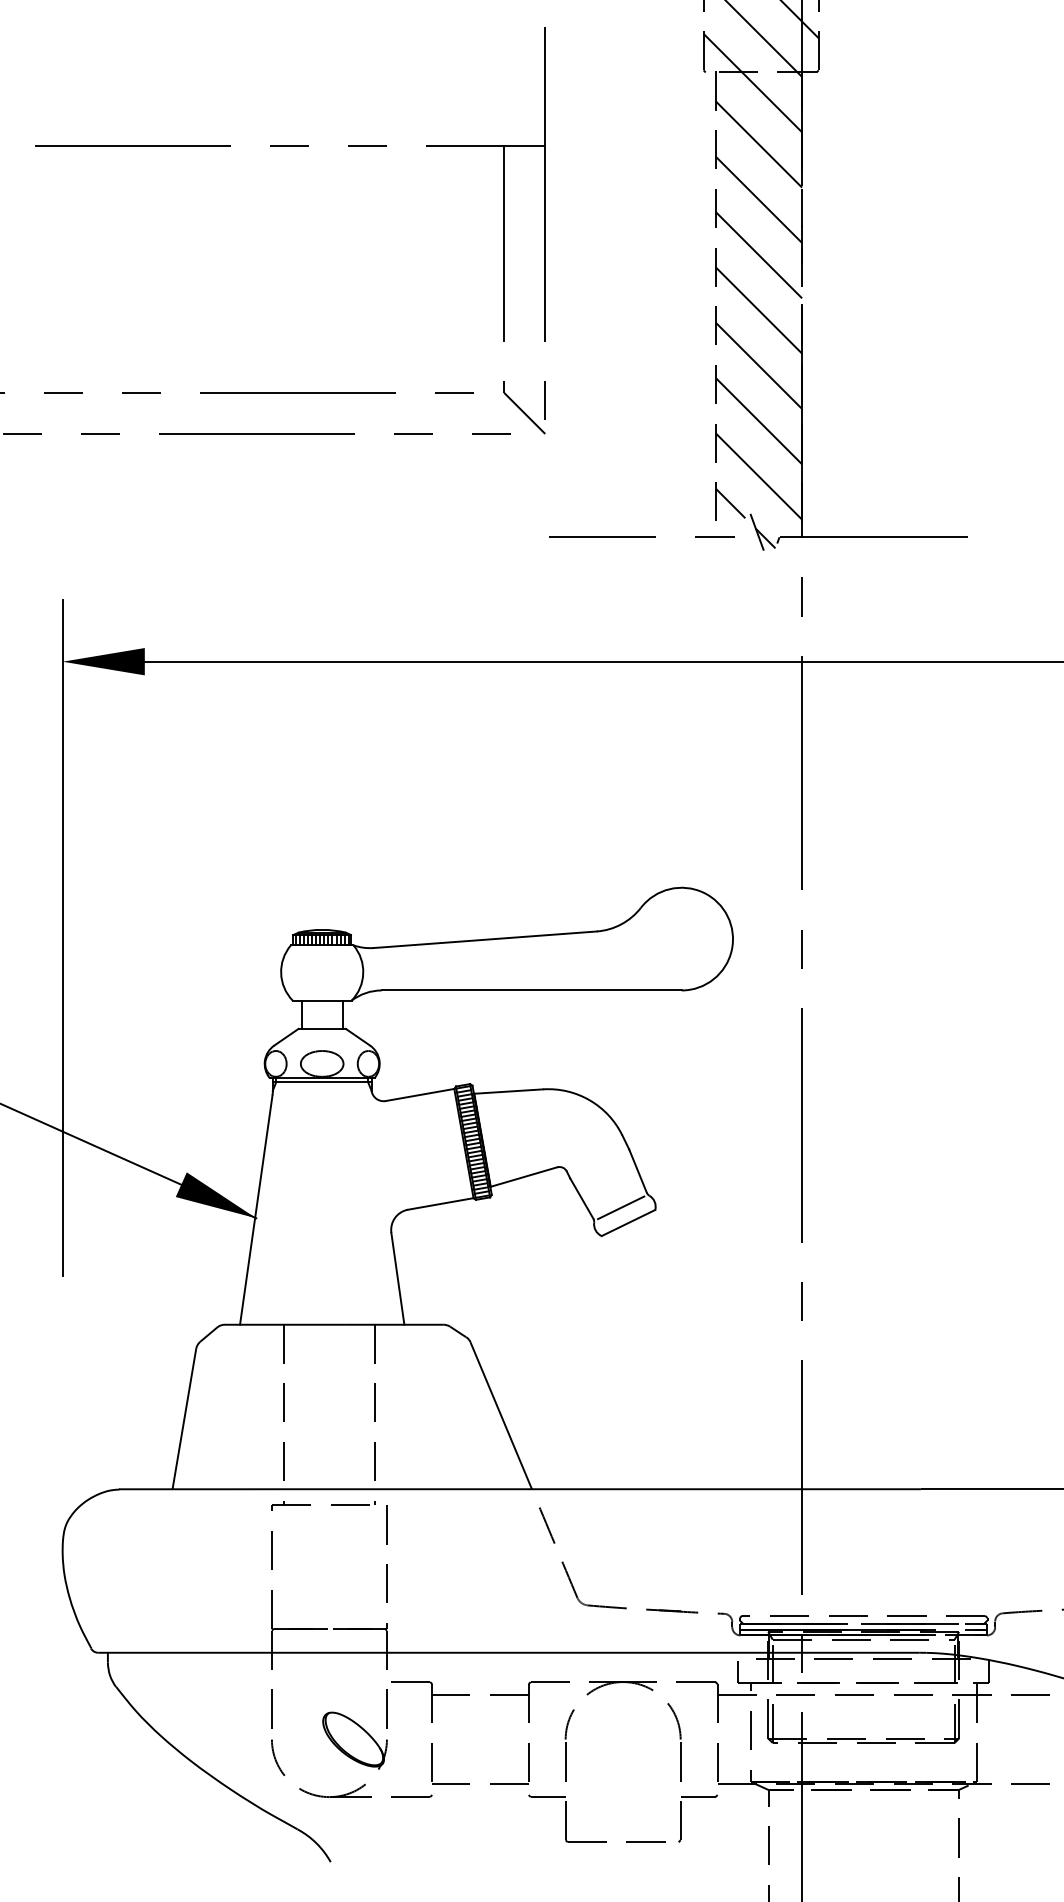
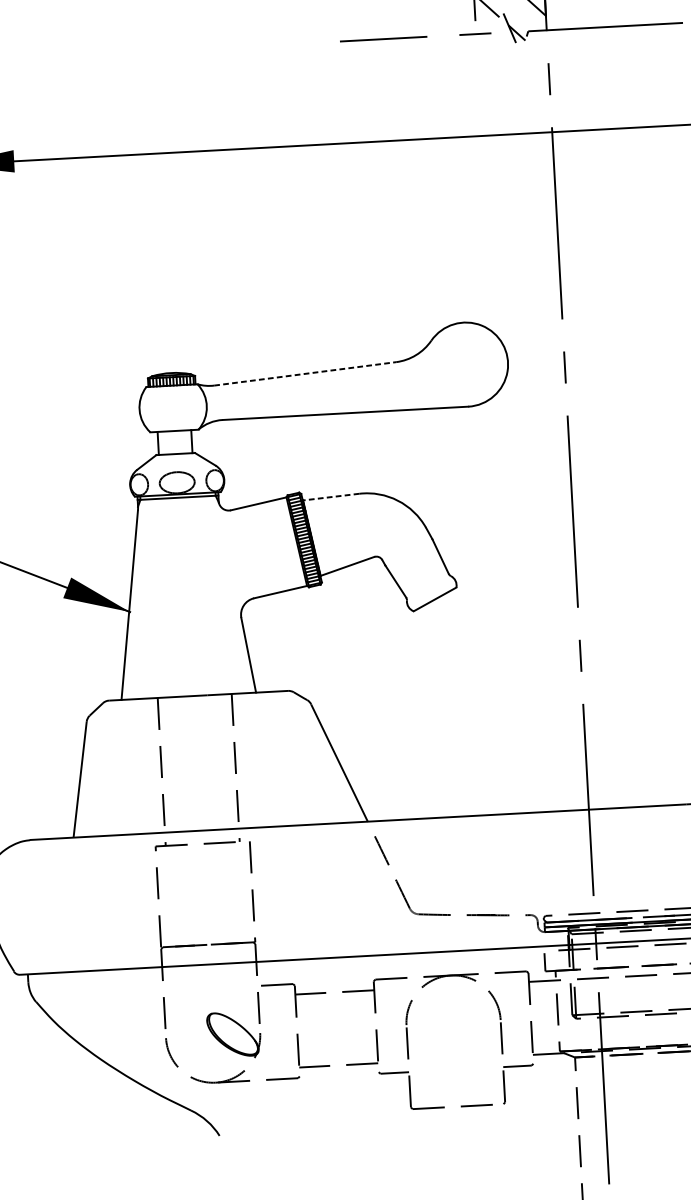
line: (485, 939) -> (305, 373), solid -> dashed
line: (508, 1091) -> (330, 497), solid -> dashed
line: (620, 1207) -> (427, 587), removed

